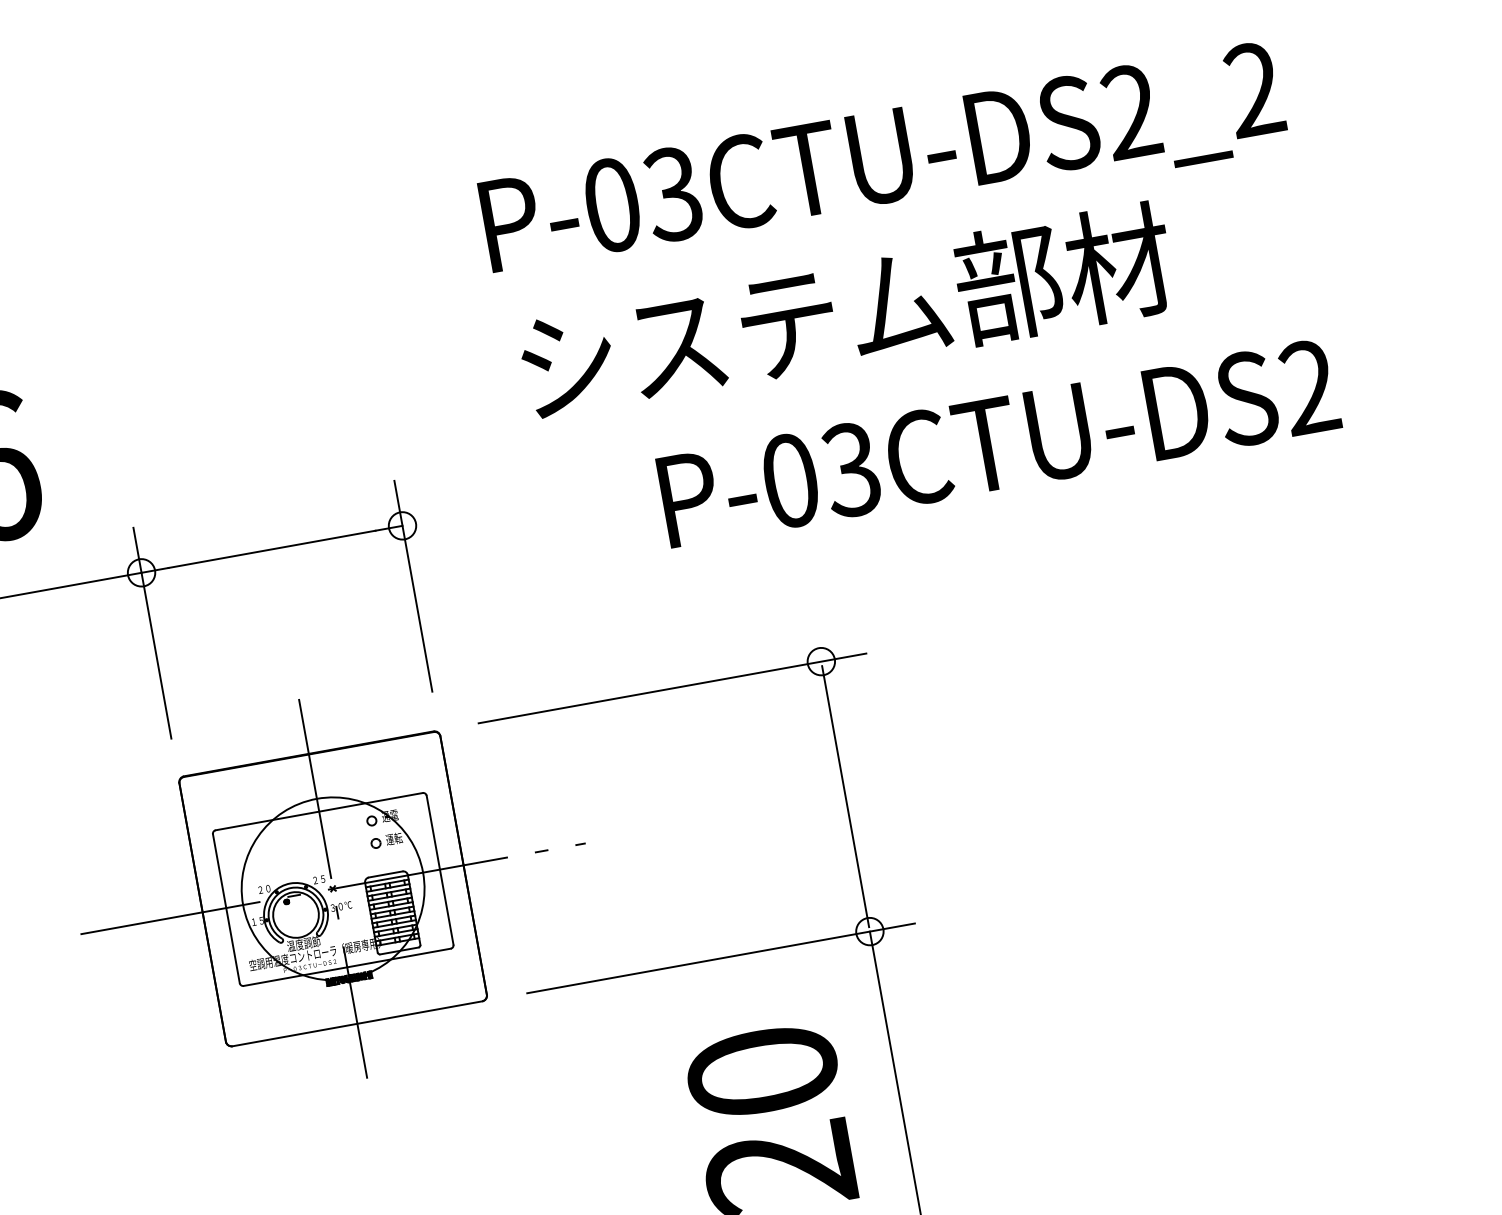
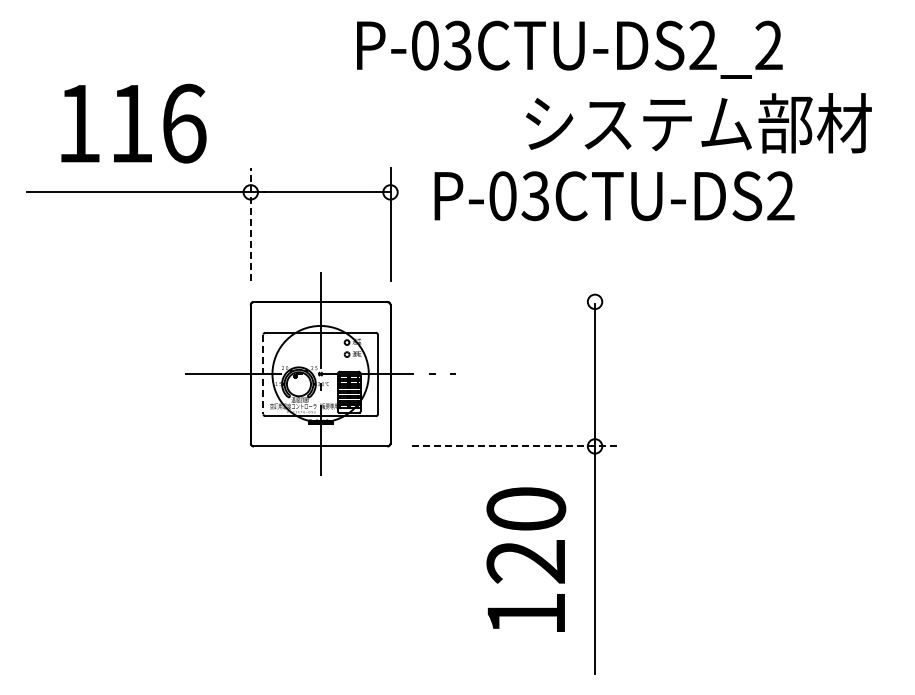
text: (883, 163) -> (569, 49), moved
text: (846, 313) -> (698, 123), moved
text: (998, 443) -> (614, 196), moved
line: (151, 632) -> (250, 224), solid -> dashed
line: (672, 687) -> (515, 301), removed
line: (226, 908) -> (263, 374), solid -> dashed
line: (721, 958) -> (515, 446), solid -> dashed

